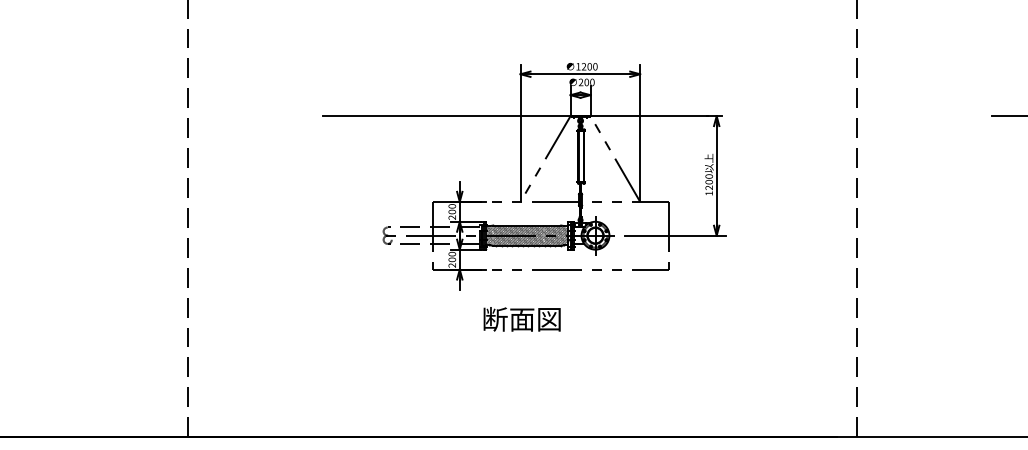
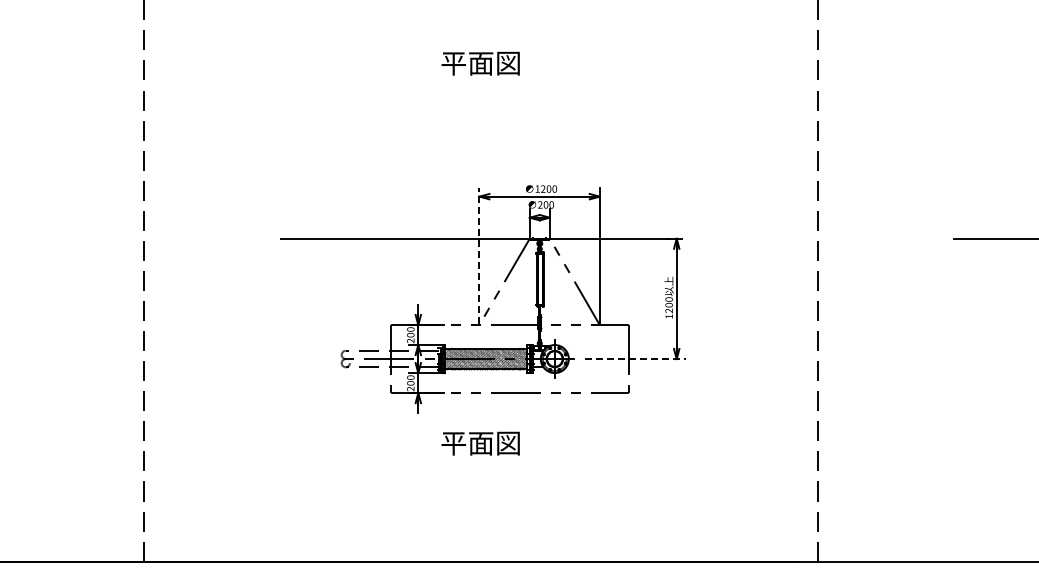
line: (520, 132) -> (479, 255), solid -> dashed
line: (675, 236) -> (635, 359), solid -> dashed
text: (494, 318) -> (453, 442), 断面図 -> 平面図

